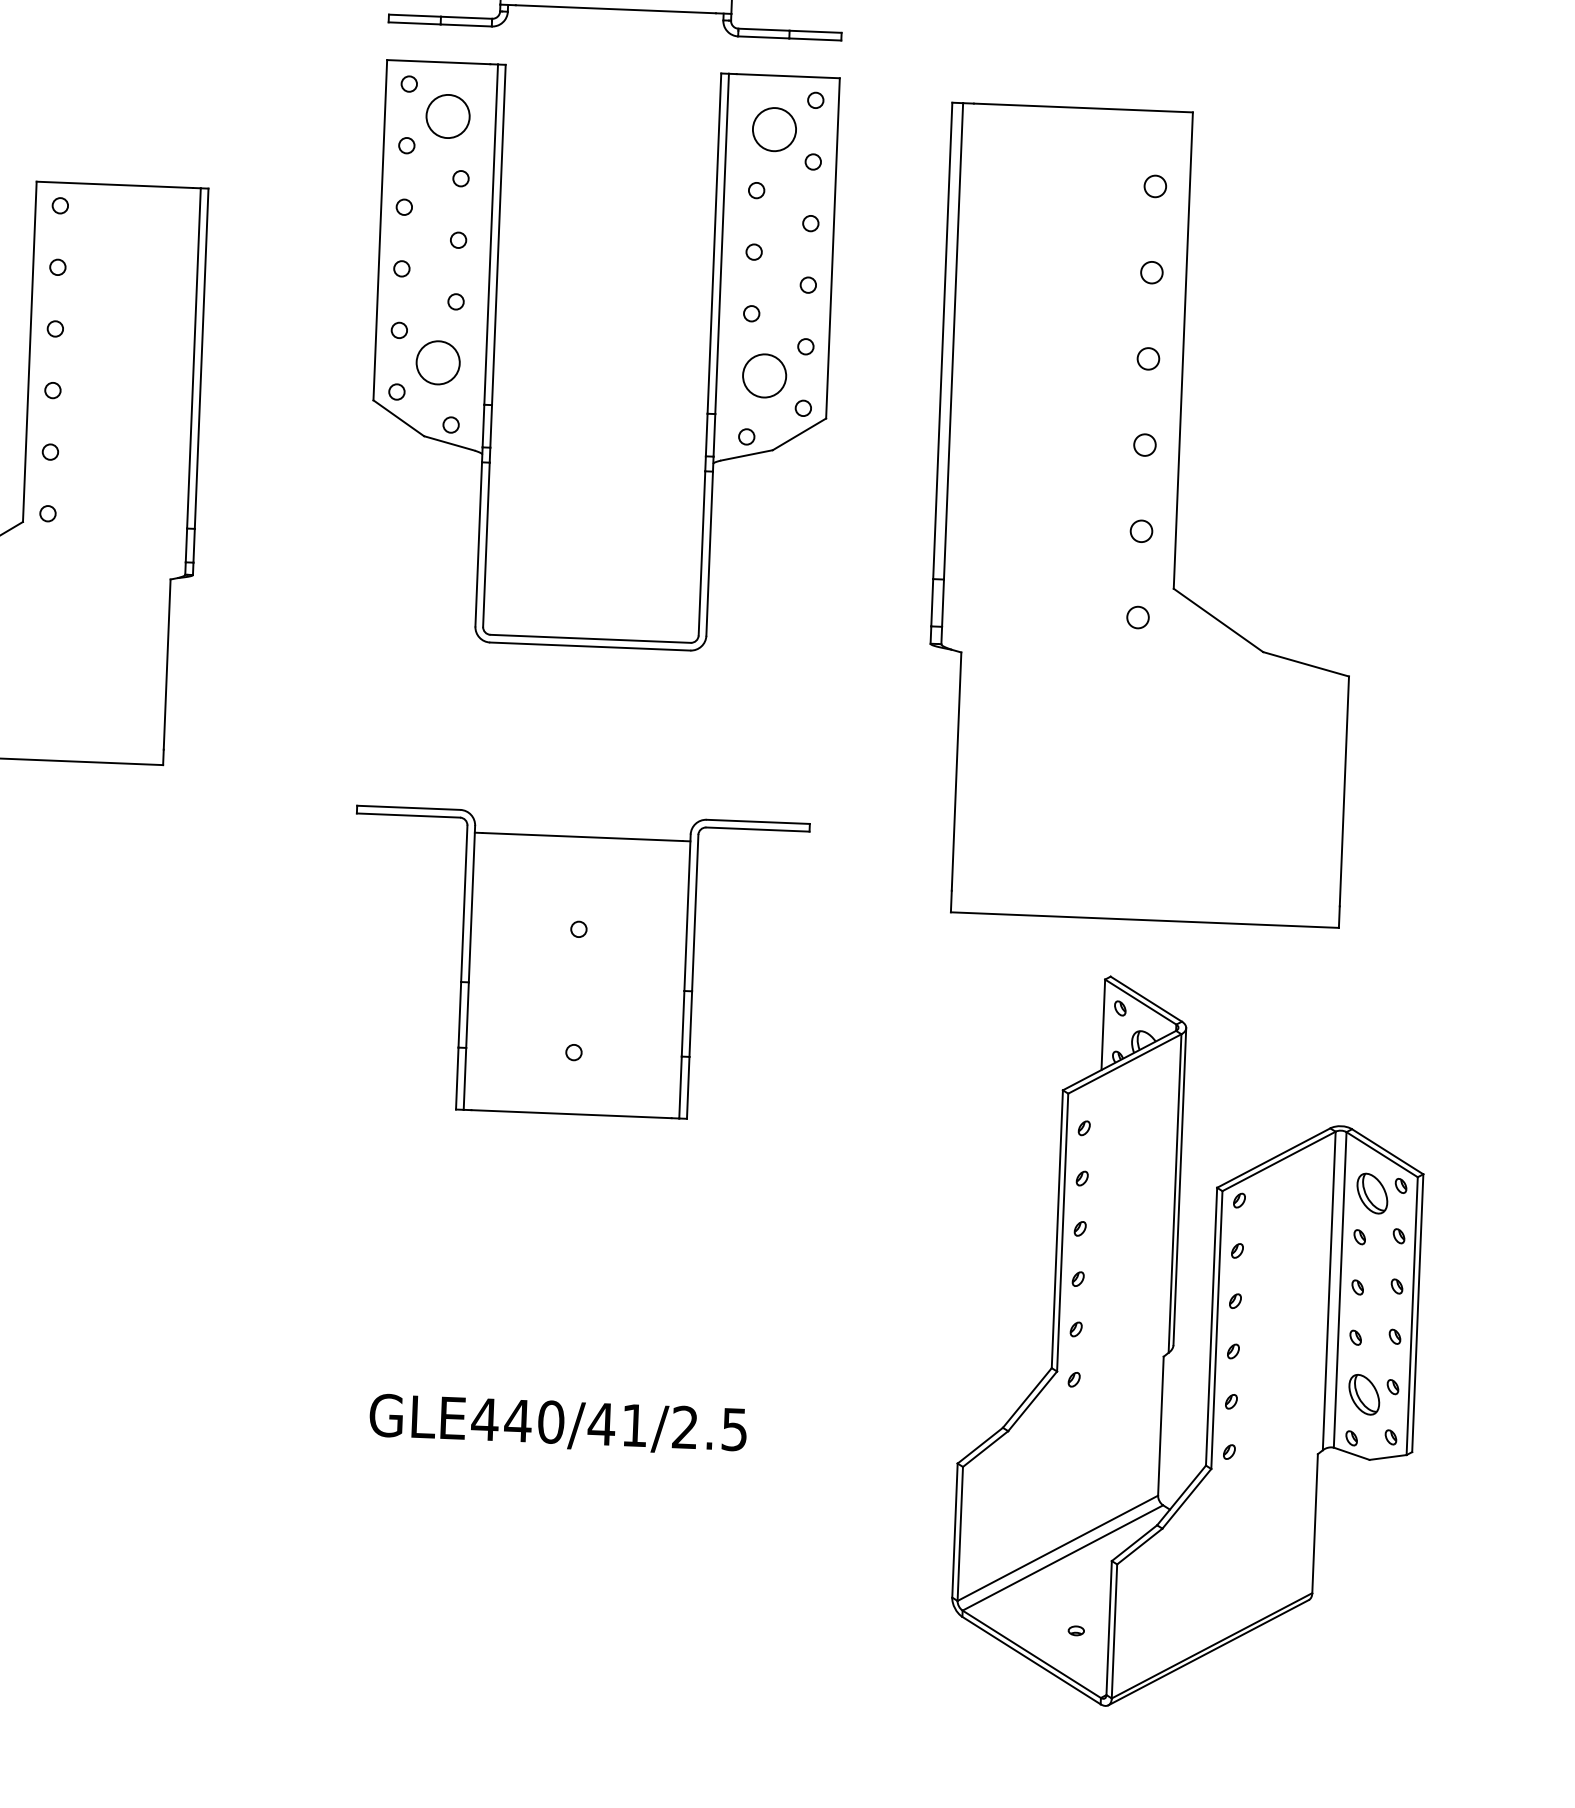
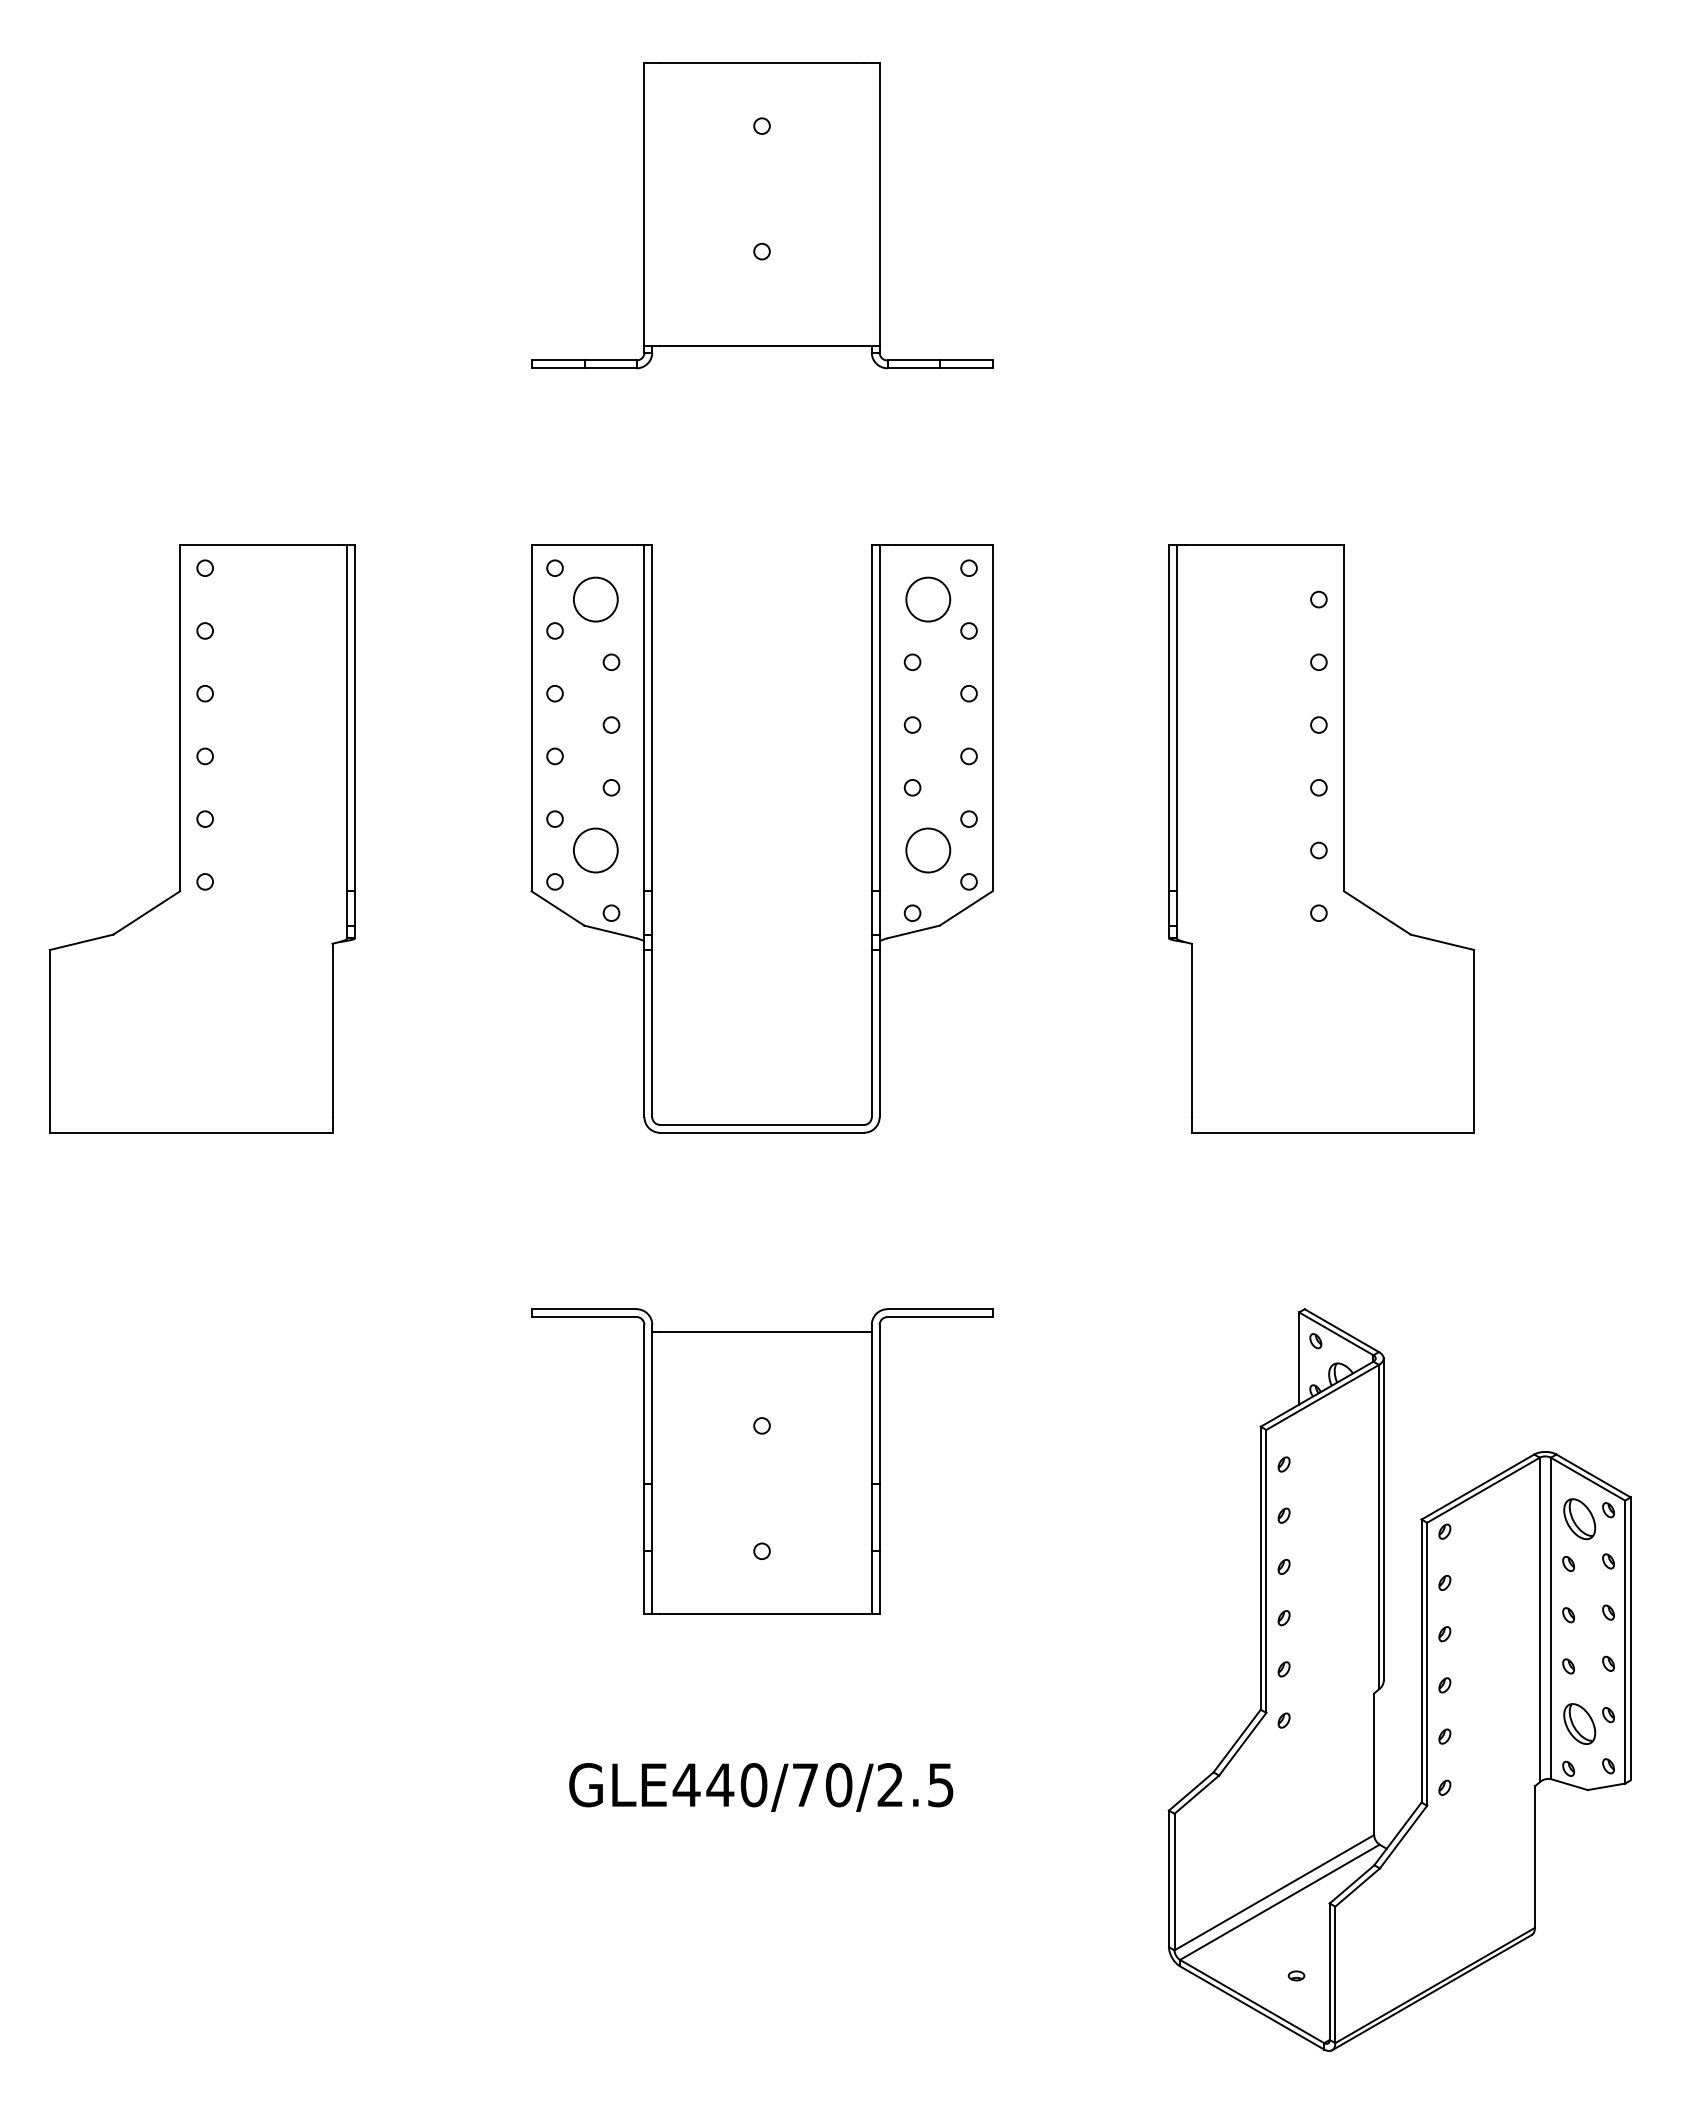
part: (494, 353) -> (652, 838), moved
part: (1145, 515) -> (1321, 838), size x0.71
part: (577, 964) -> (762, 1461), moved
text: (617, 1425) -> (821, 1785), GLE440/41/2.5 -> GLE440/70/2.5

